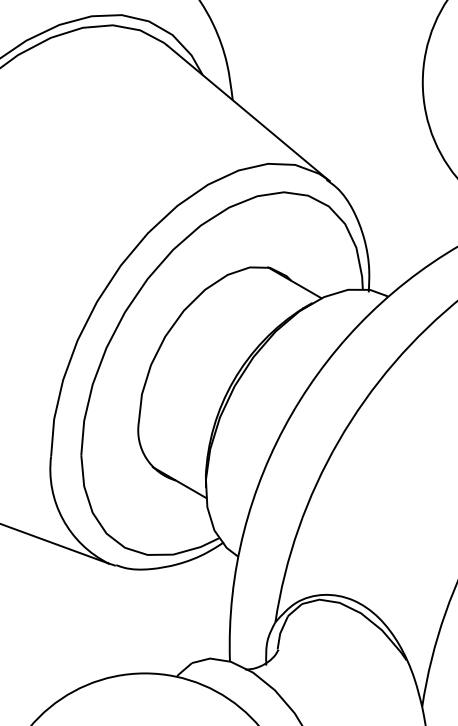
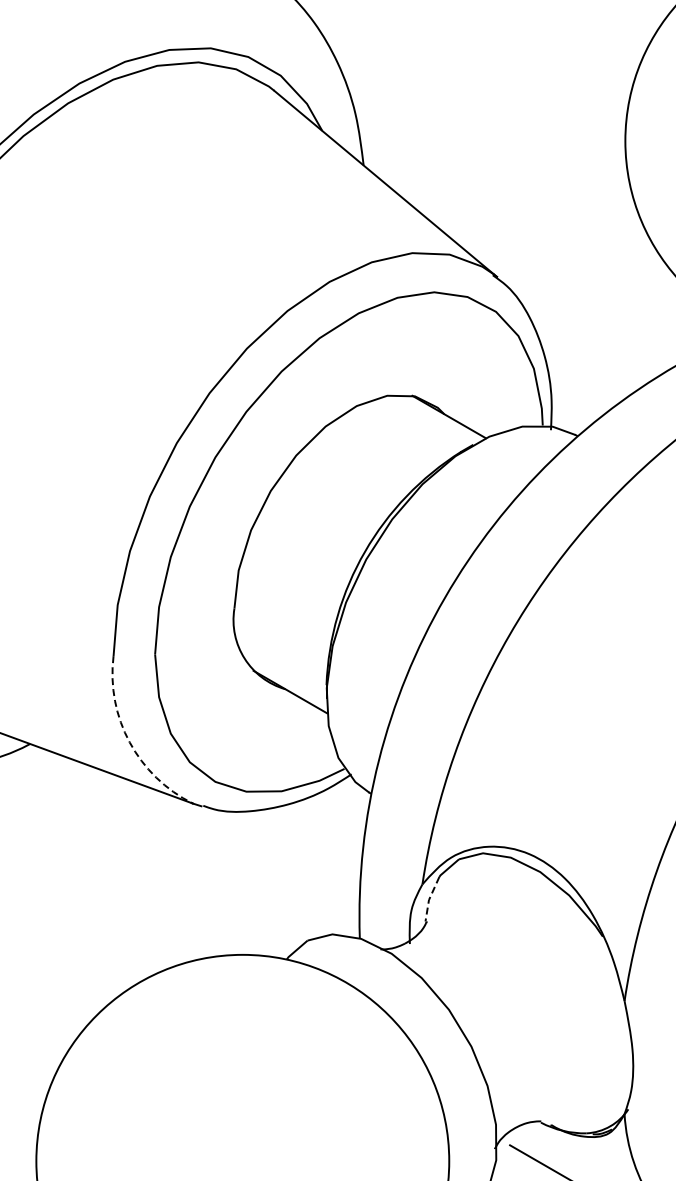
arc: (62, 519) -> (129, 742), solid -> dashed
line: (280, 633) -> (429, 899), solid -> dashed

